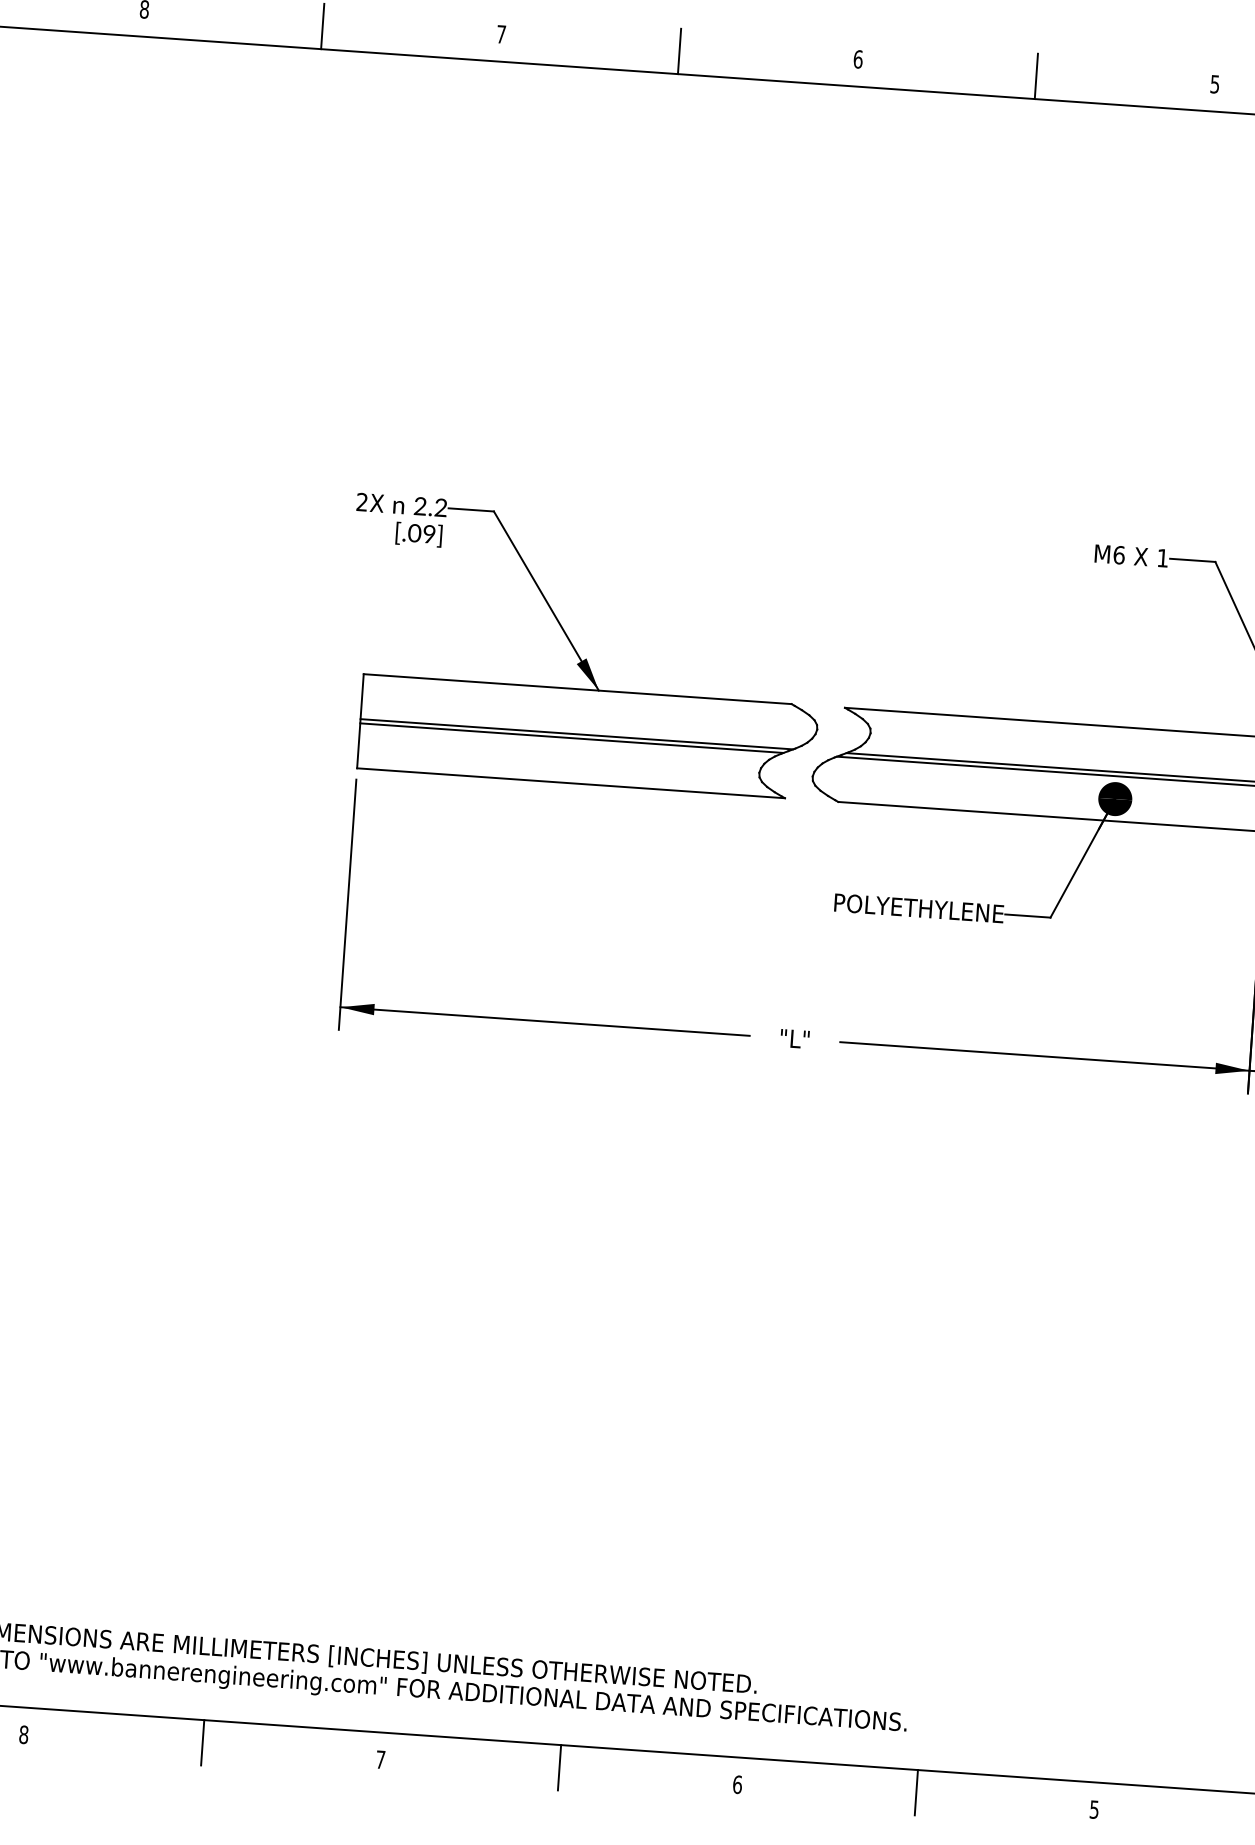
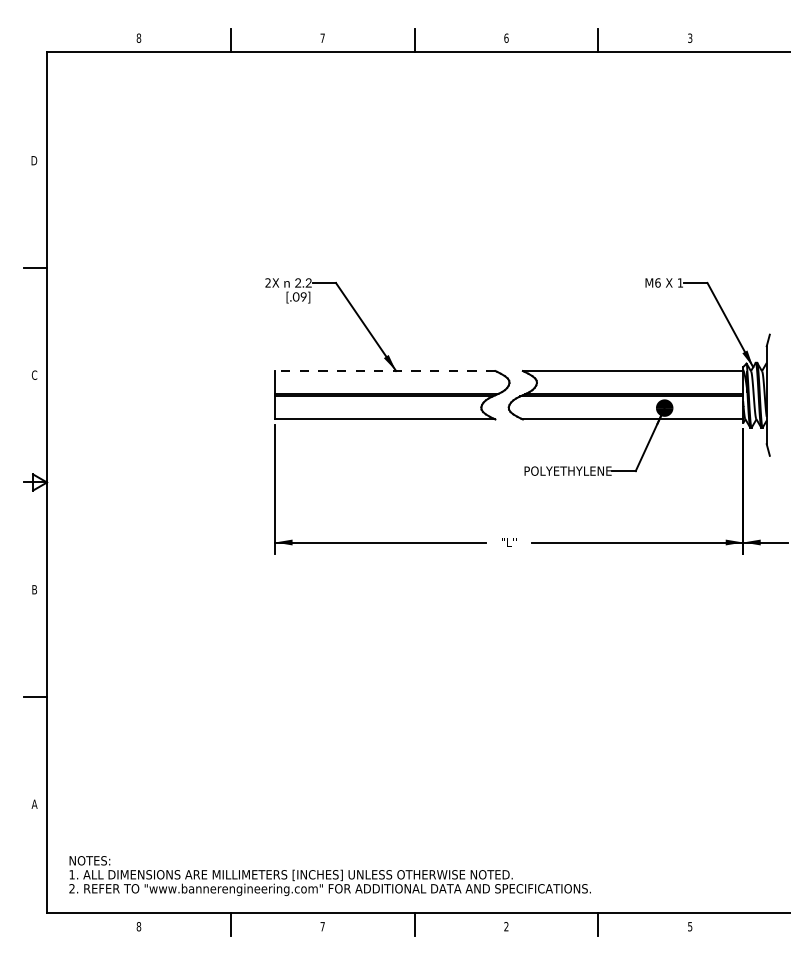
text: (1215, 82) -> (690, 37), 5 -> 3
line: (576, 689) -> (384, 371), solid -> dashed
text: (737, 1784) -> (506, 926), 6 -> 2

